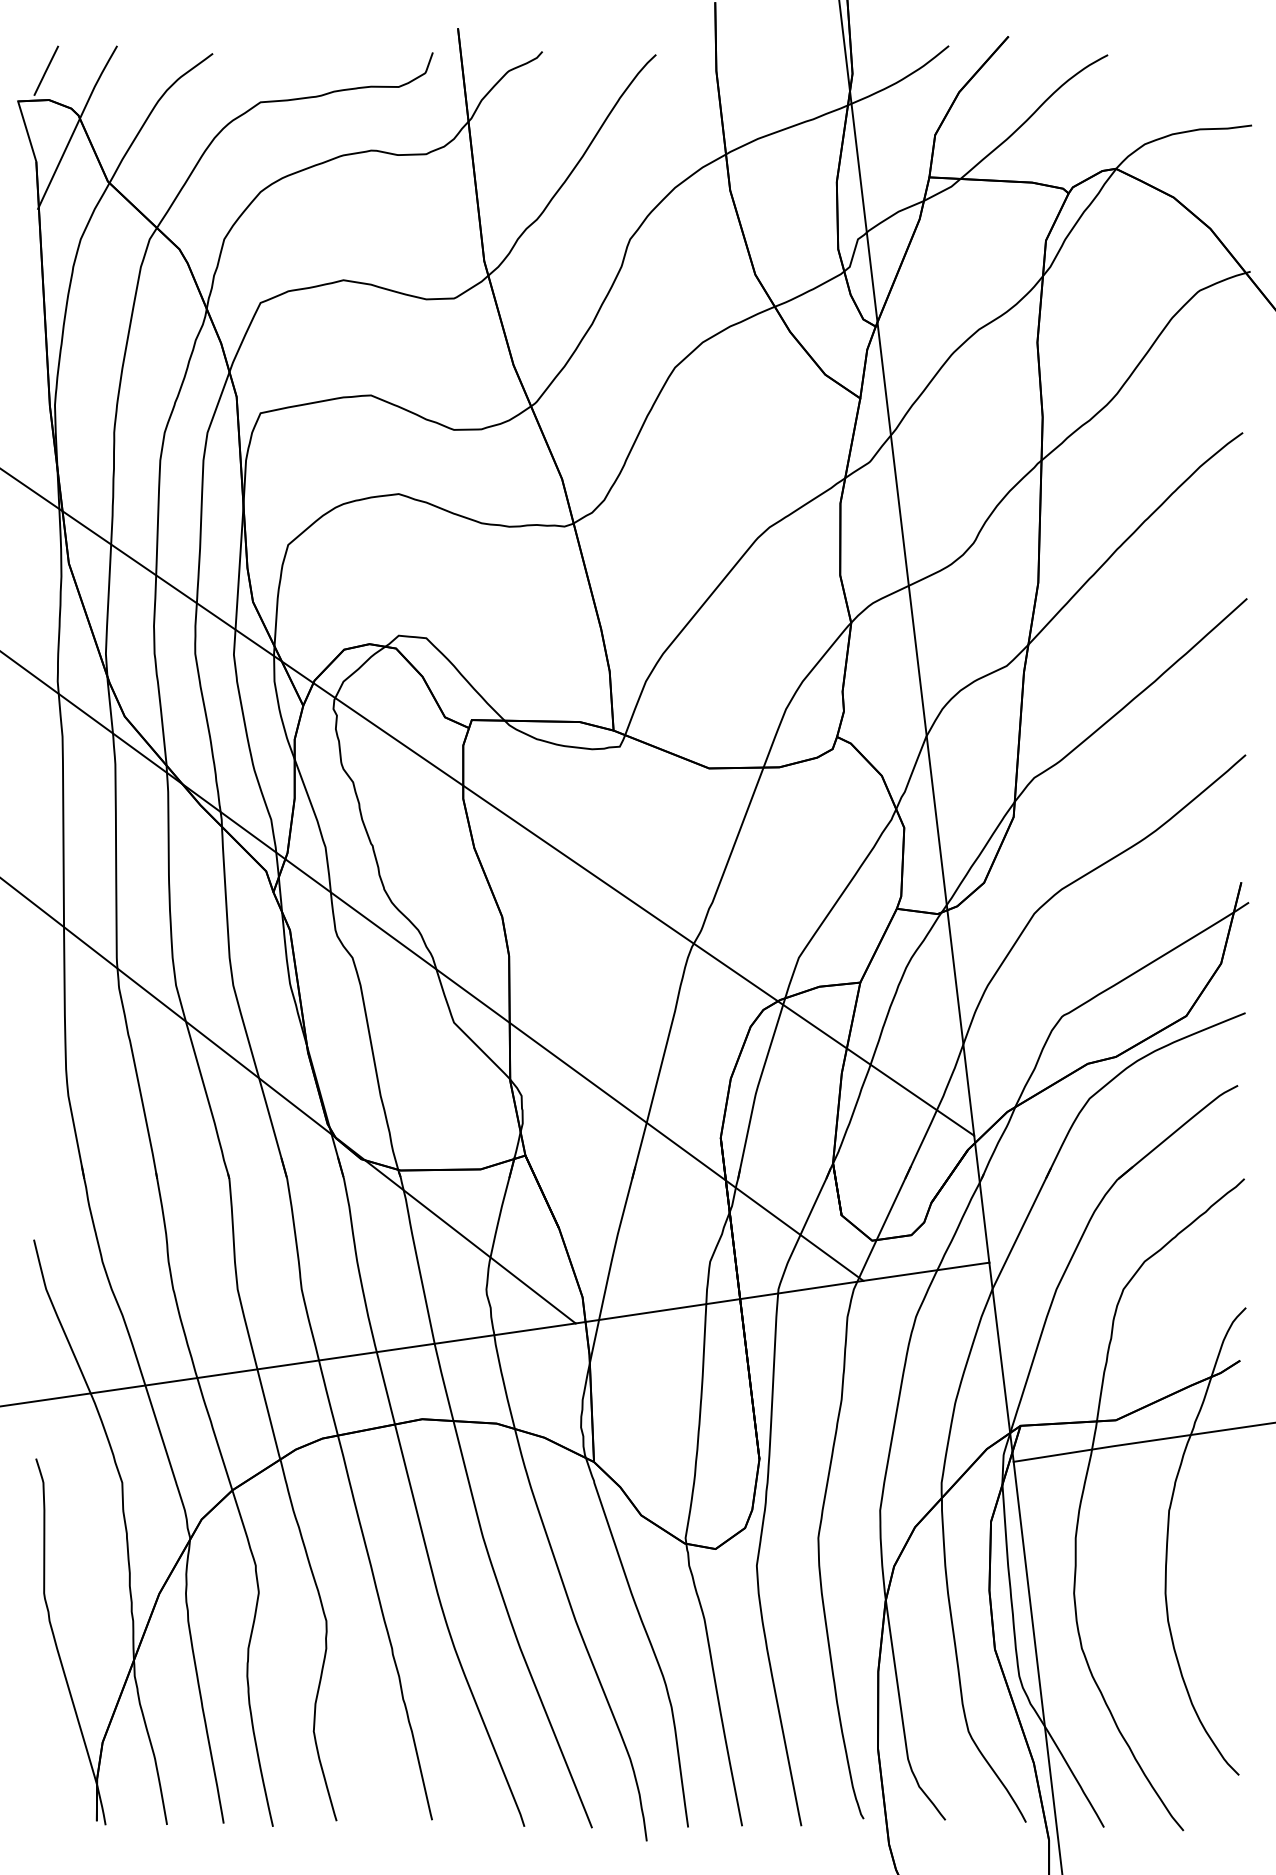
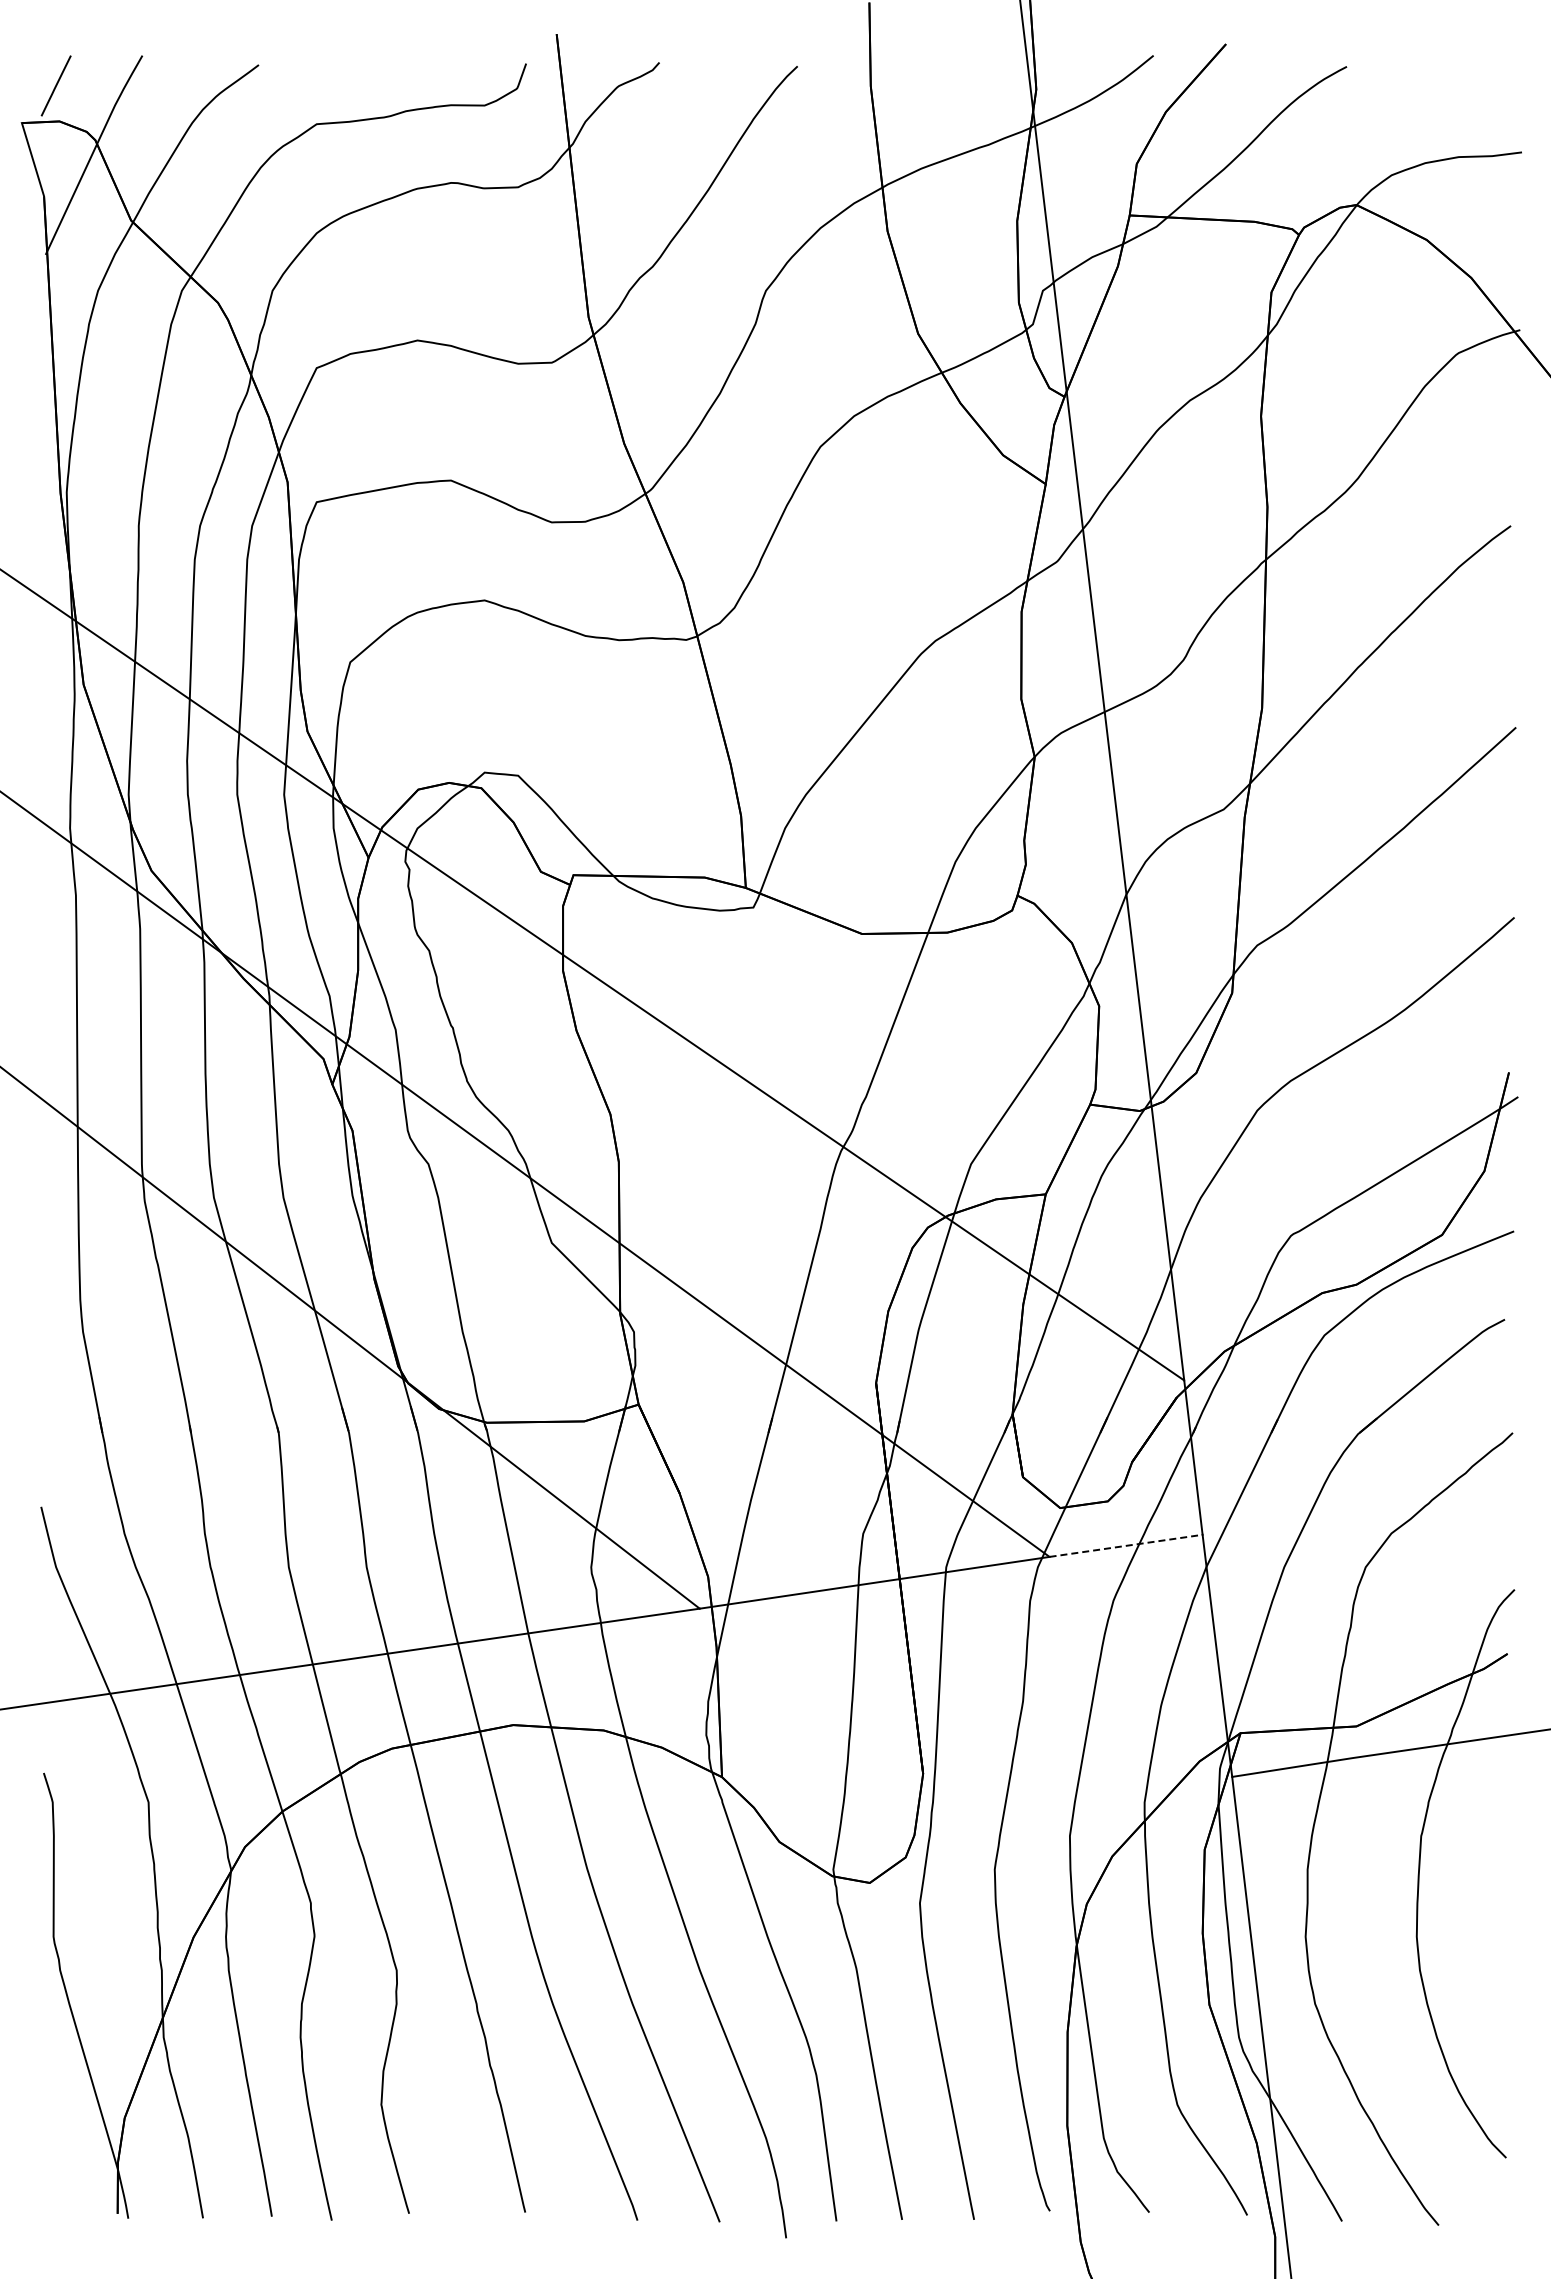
line: (926, 1271) -> (1126, 1545), solid -> dashed

